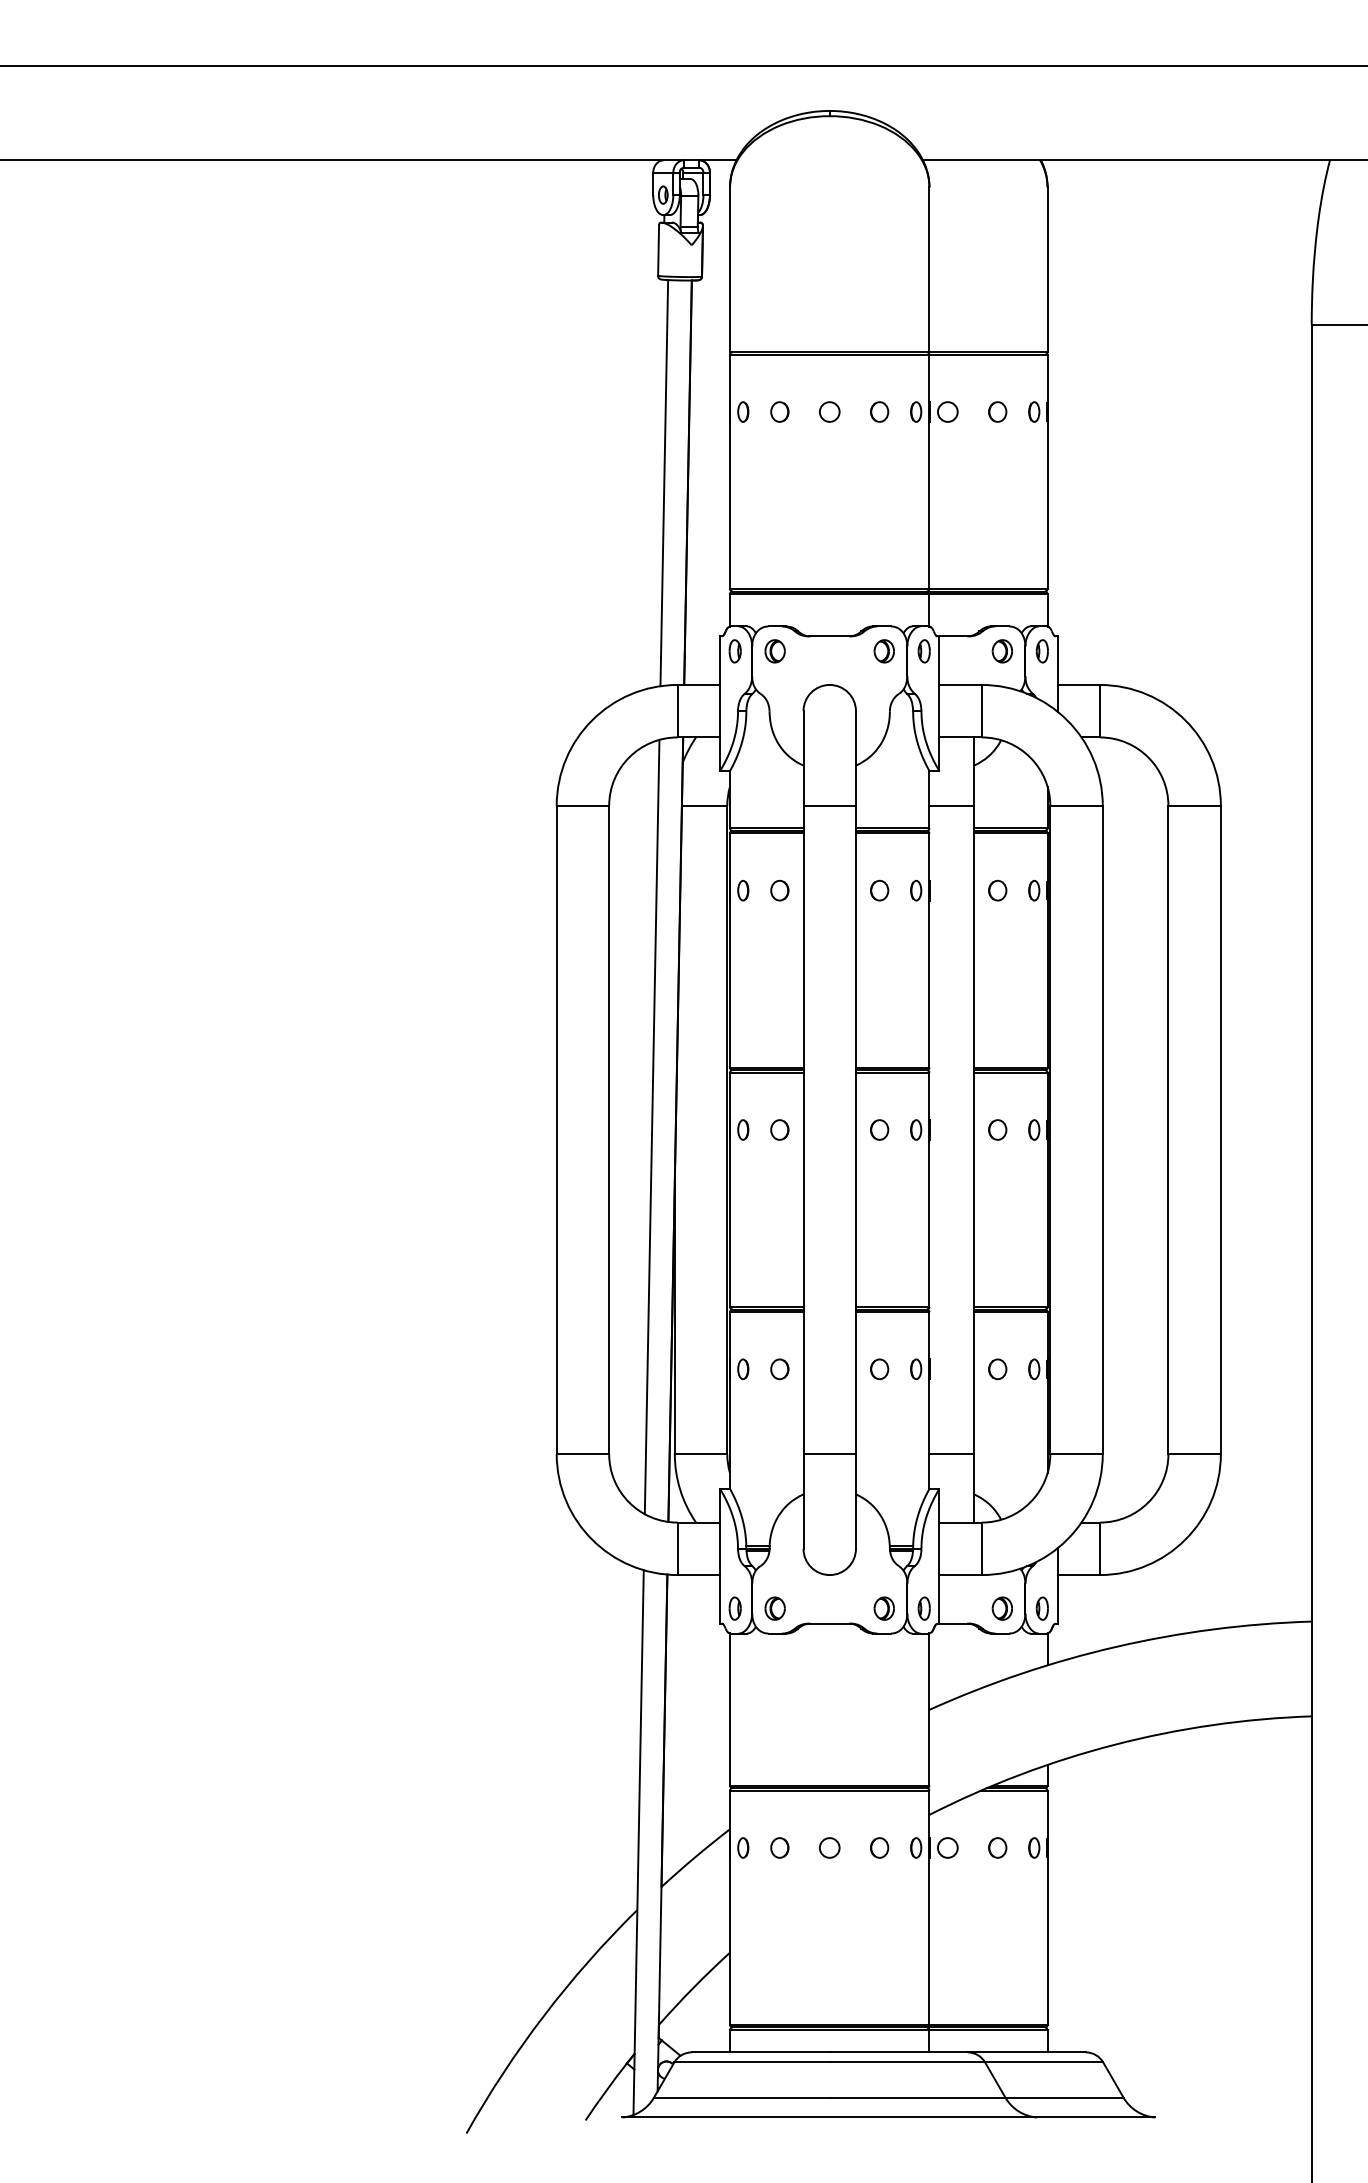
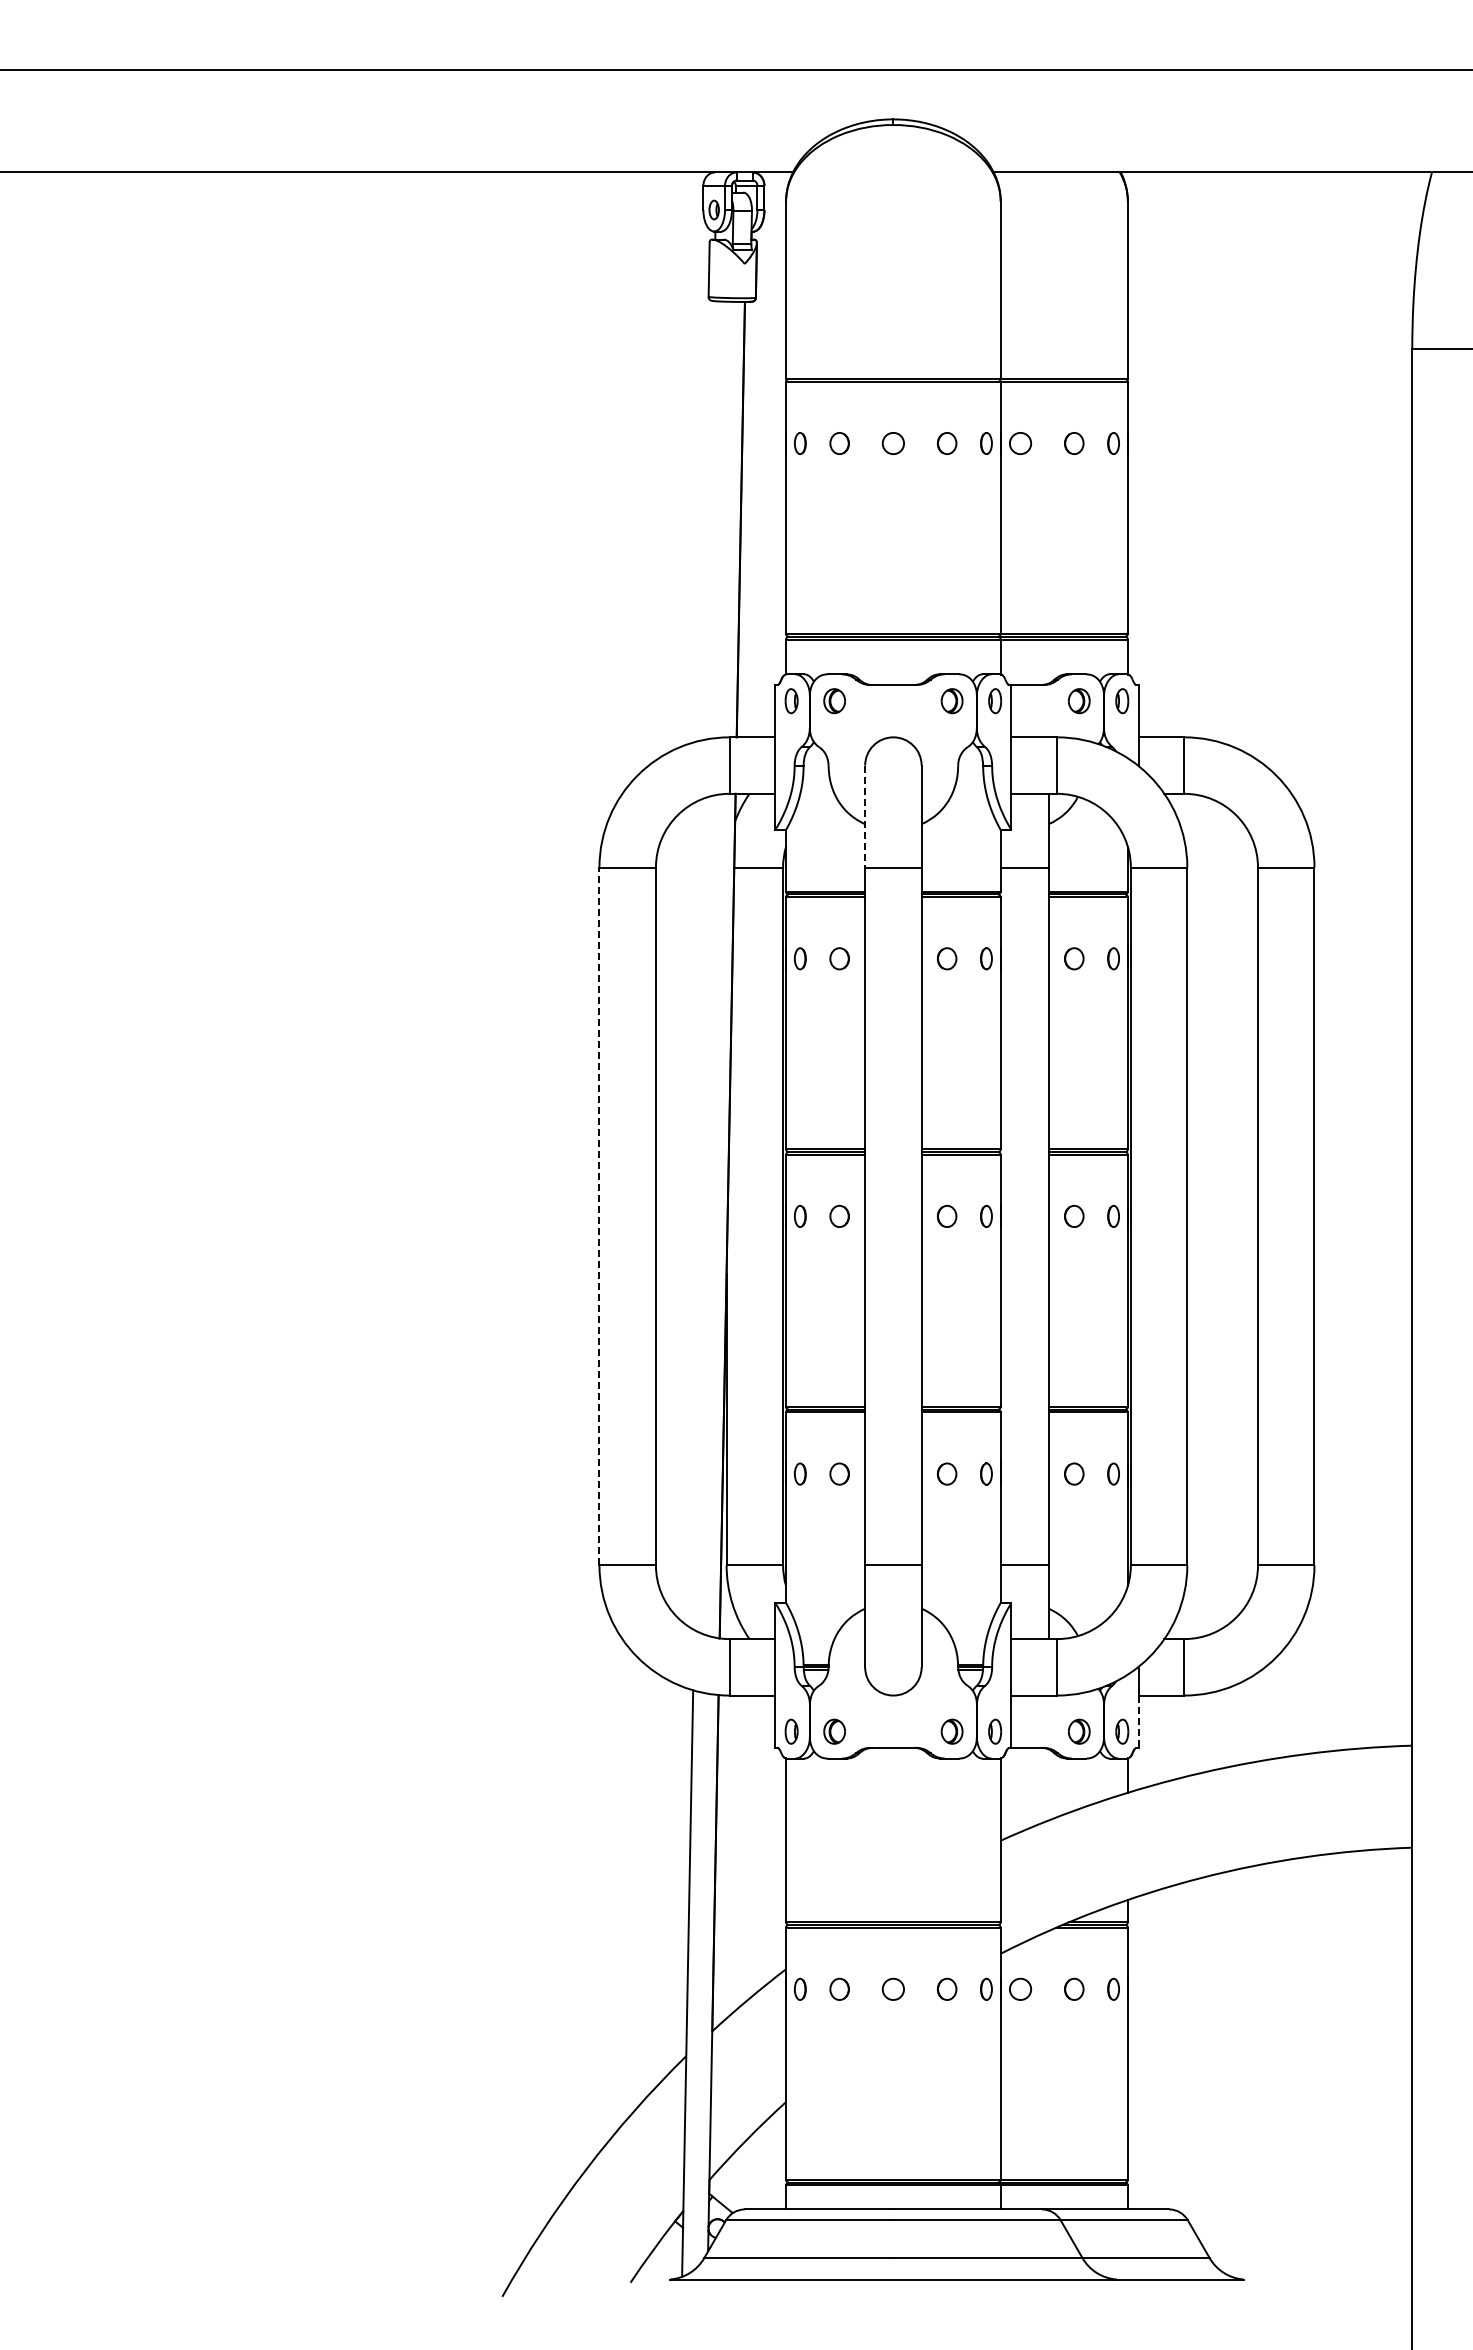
line: (664, 482) -> (715, 519), removed
line: (803, 758) -> (865, 816), solid -> dashed
line: (652, 1127) -> (702, 1213), removed
line: (556, 1130) -> (599, 1216), solid -> dashed
line: (1057, 1600) -> (1138, 1722), solid -> dashed

